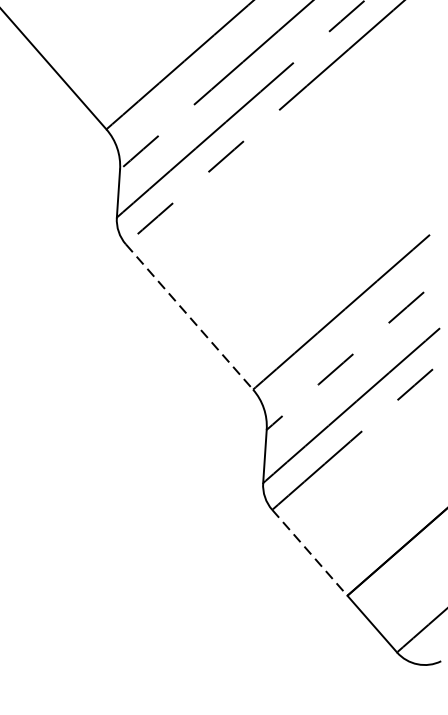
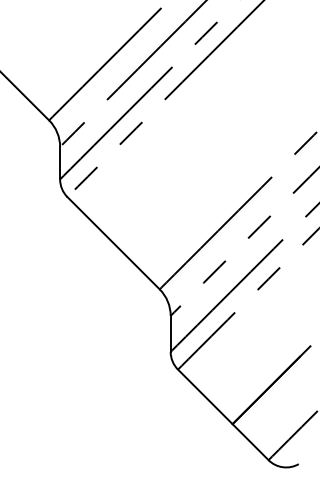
line: (189, 317) -> (113, 243), dashed -> solid
line: (310, 552) -> (205, 396), dashed -> solid

